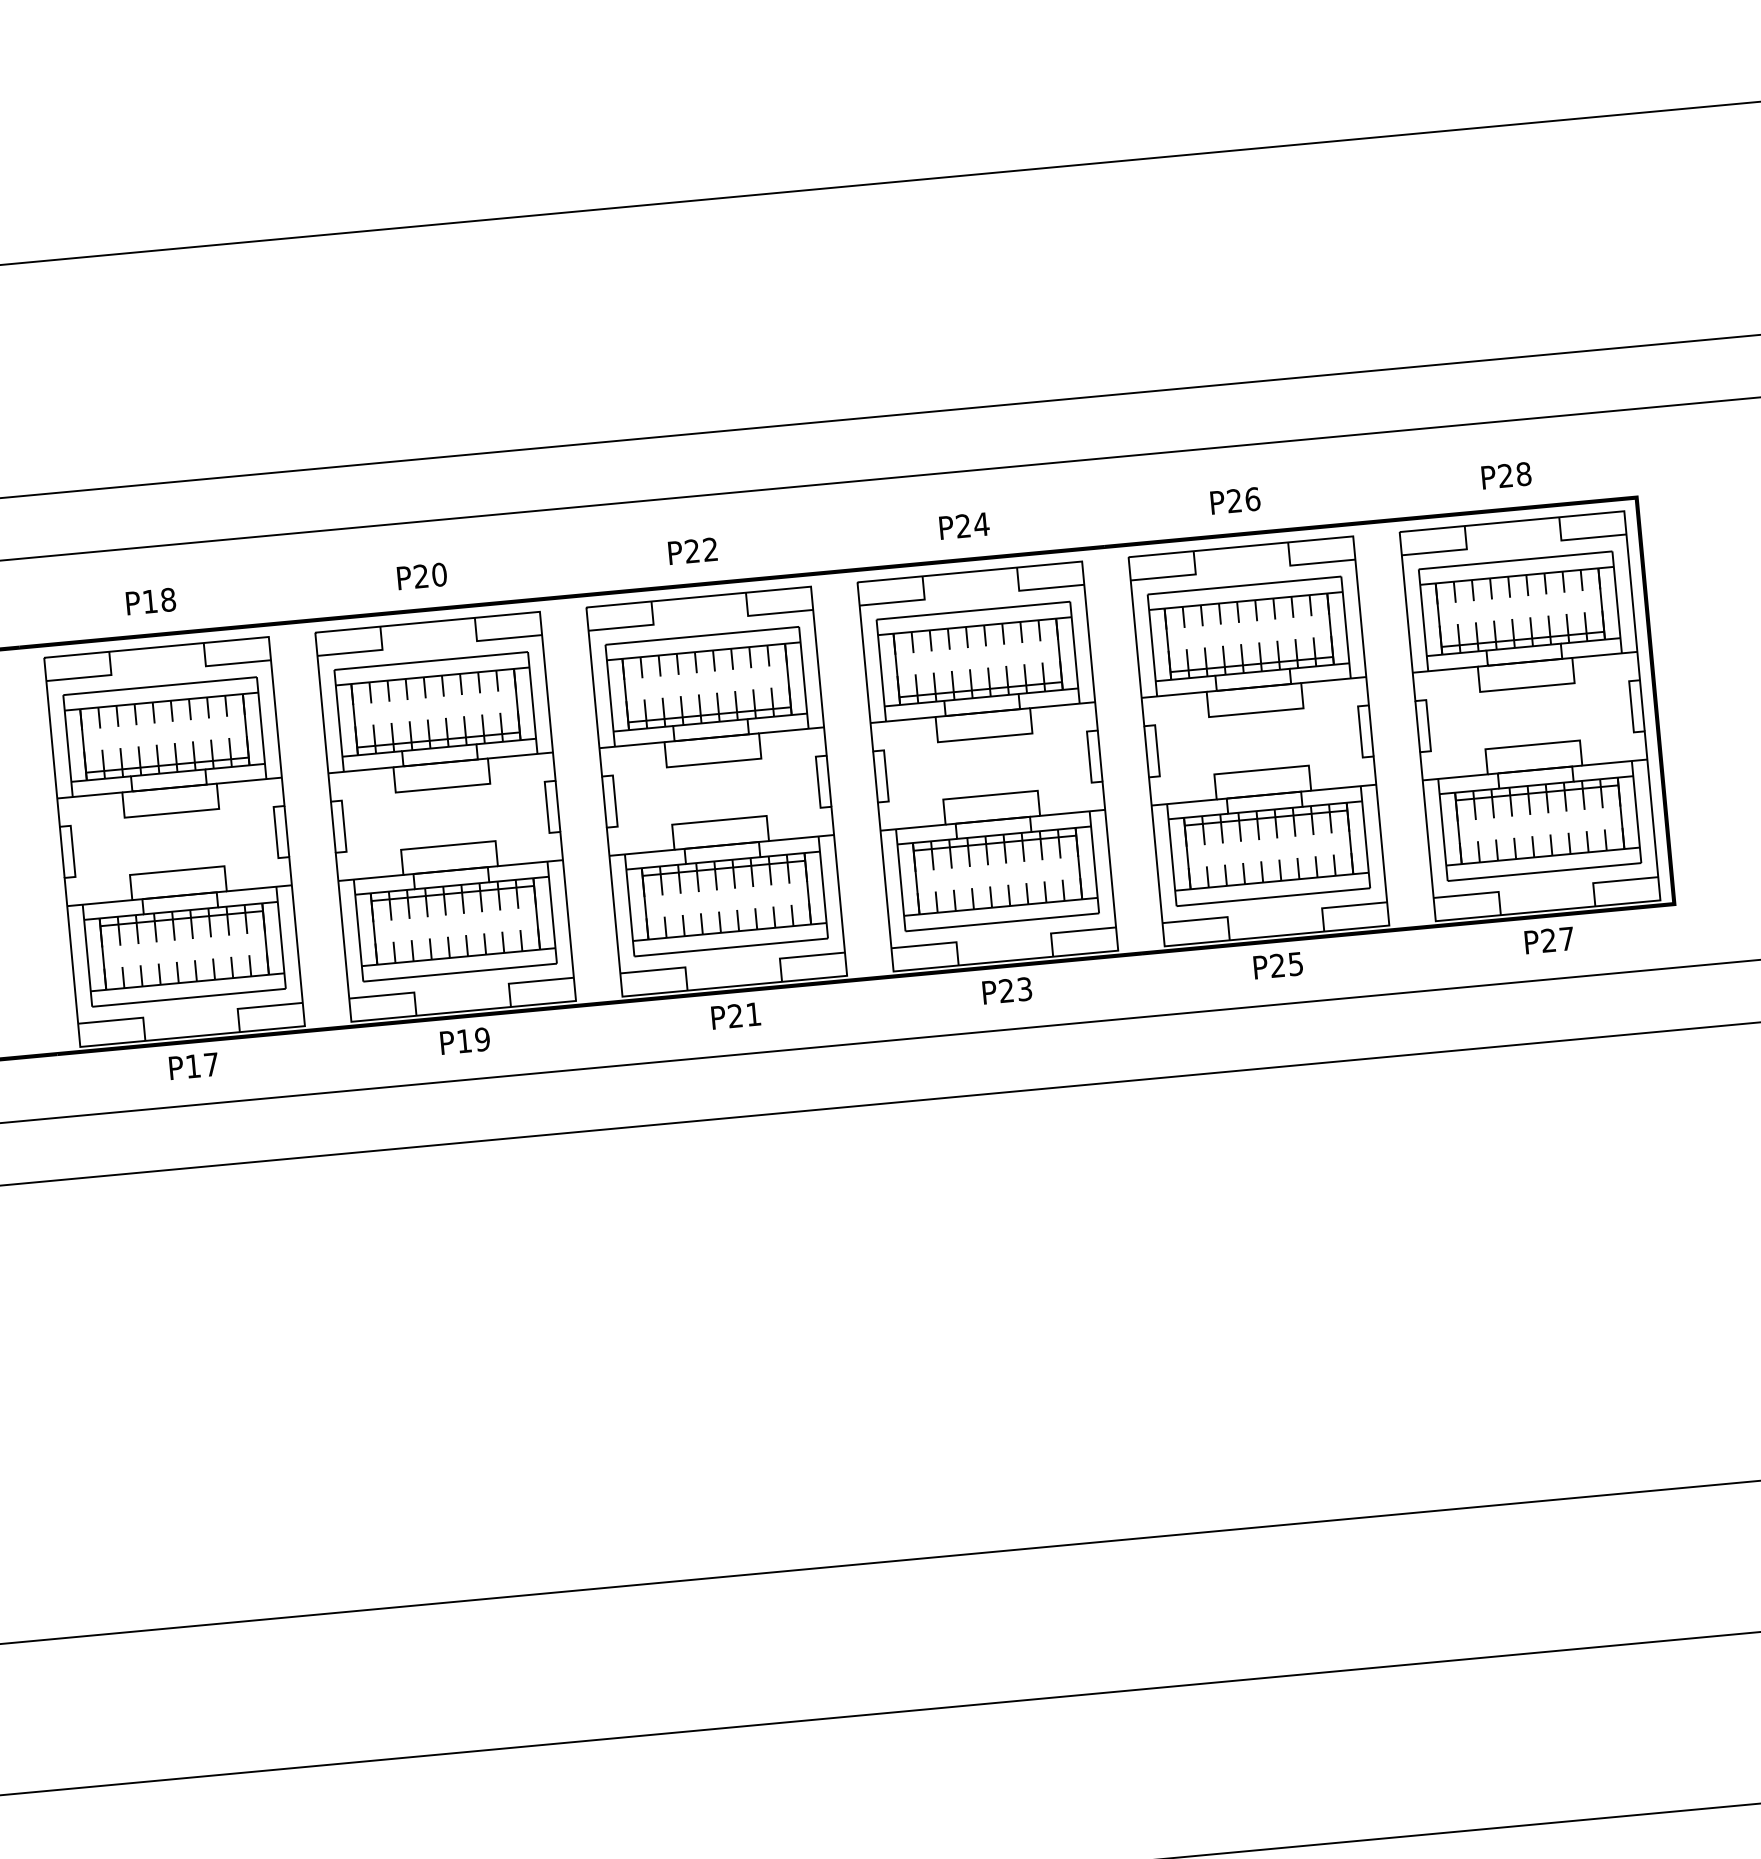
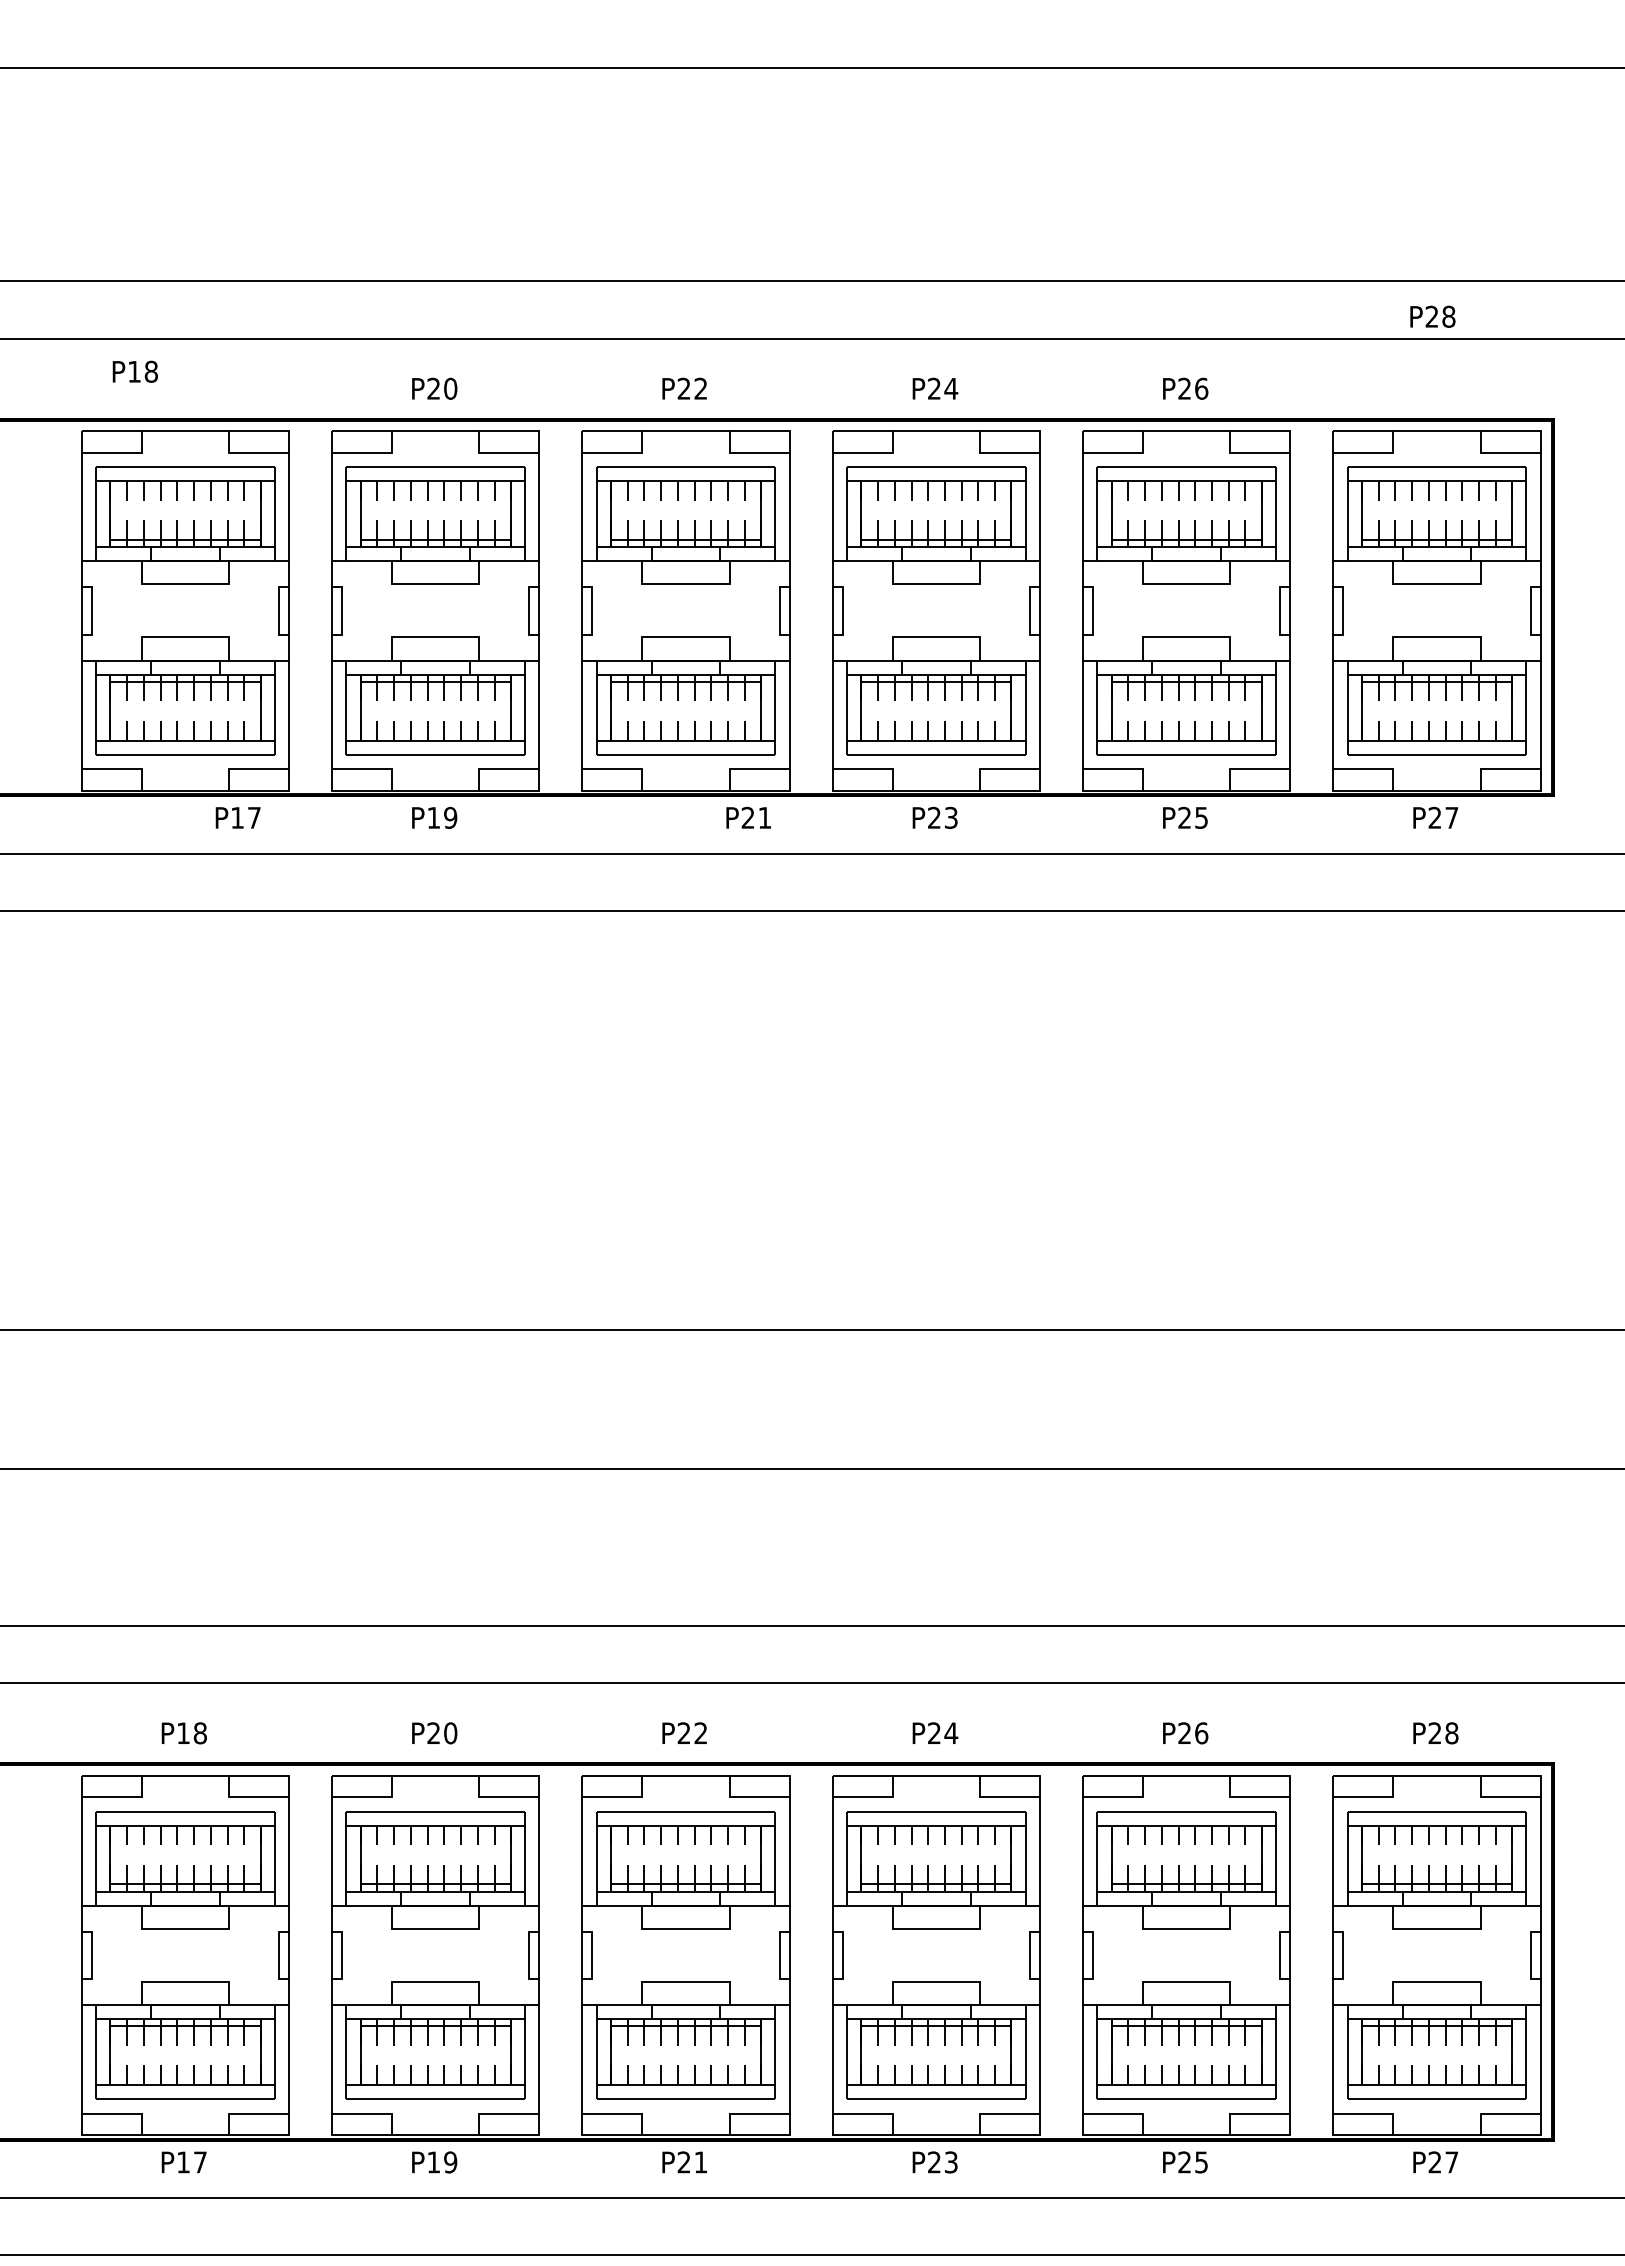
text: (1506, 475) -> (1432, 316), moved
text: (150, 601) -> (134, 371), moved
text: (735, 1015) -> (748, 817), moved
text: (193, 1065) -> (237, 817), moved

